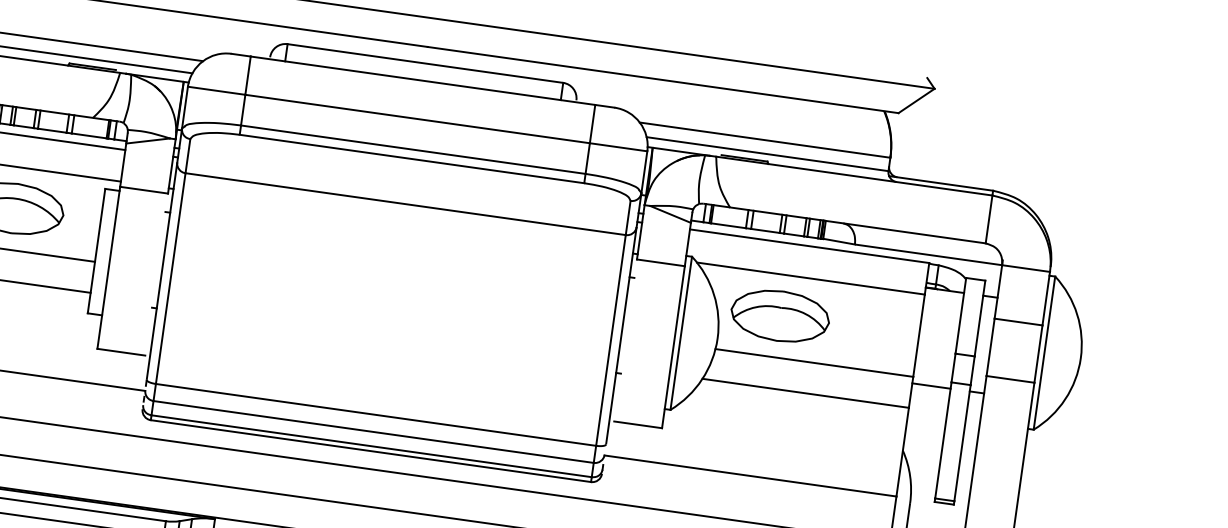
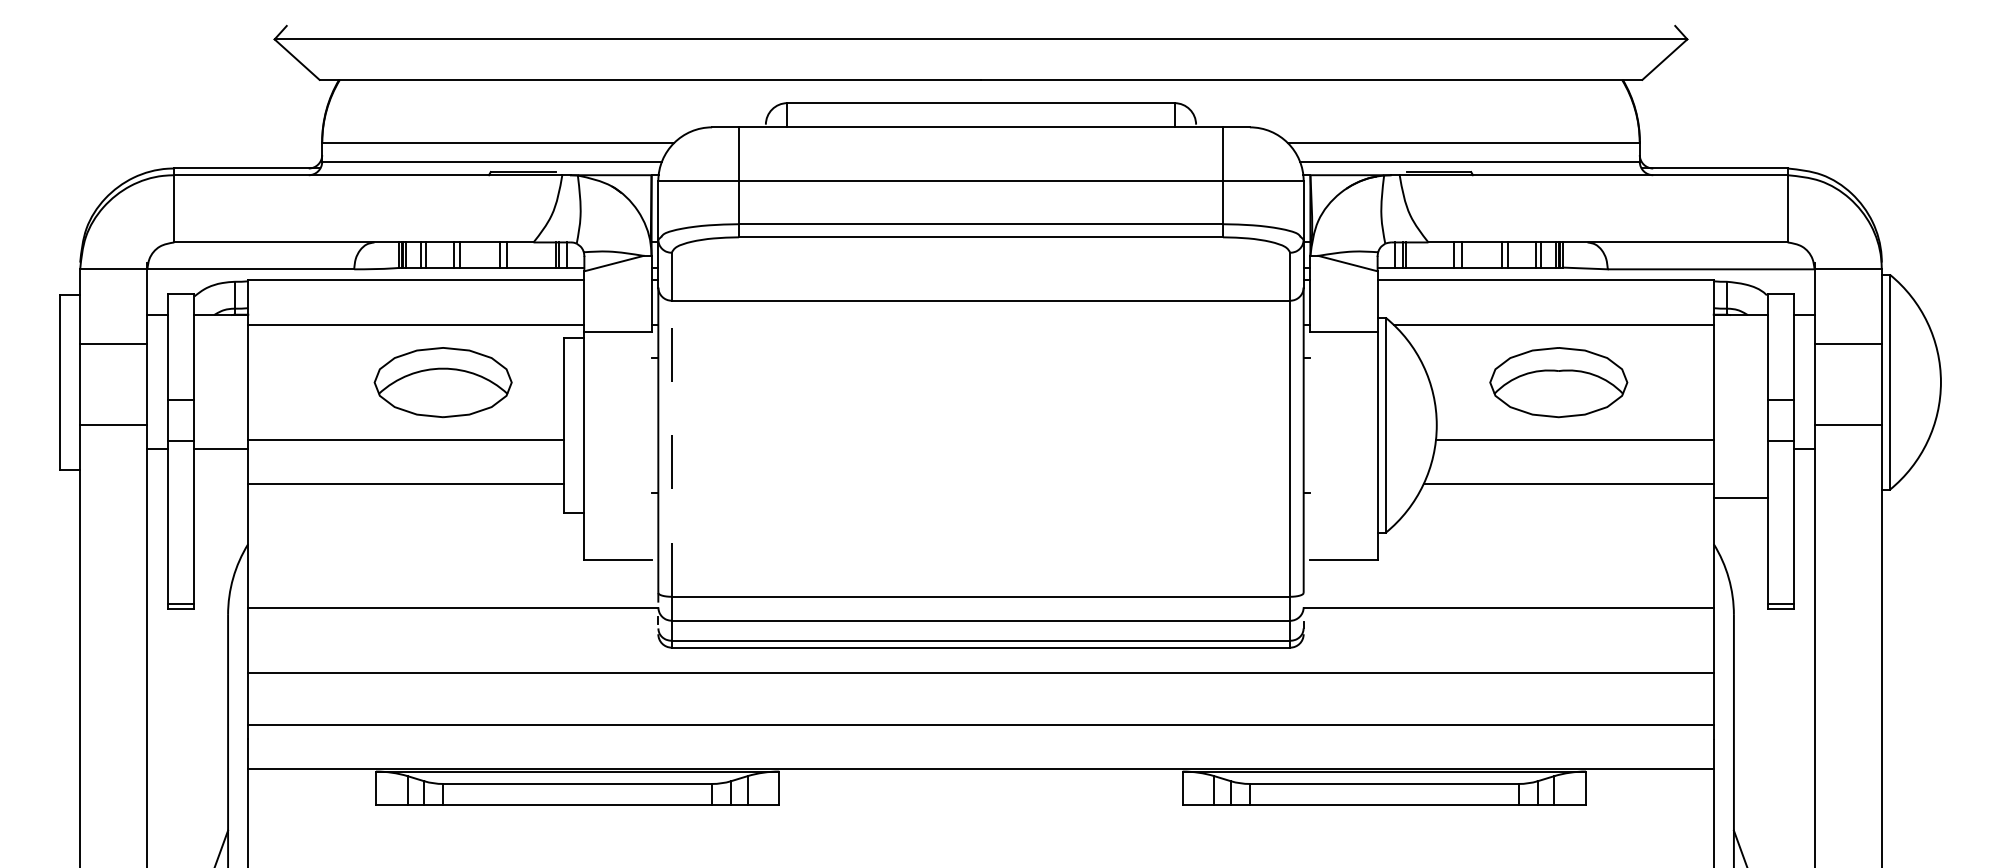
line: (170, 278) -> (671, 448), solid -> dashed
part: (780, 316) -> (1558, 382), moved
line: (931, 386) -> (1740, 498), moved

